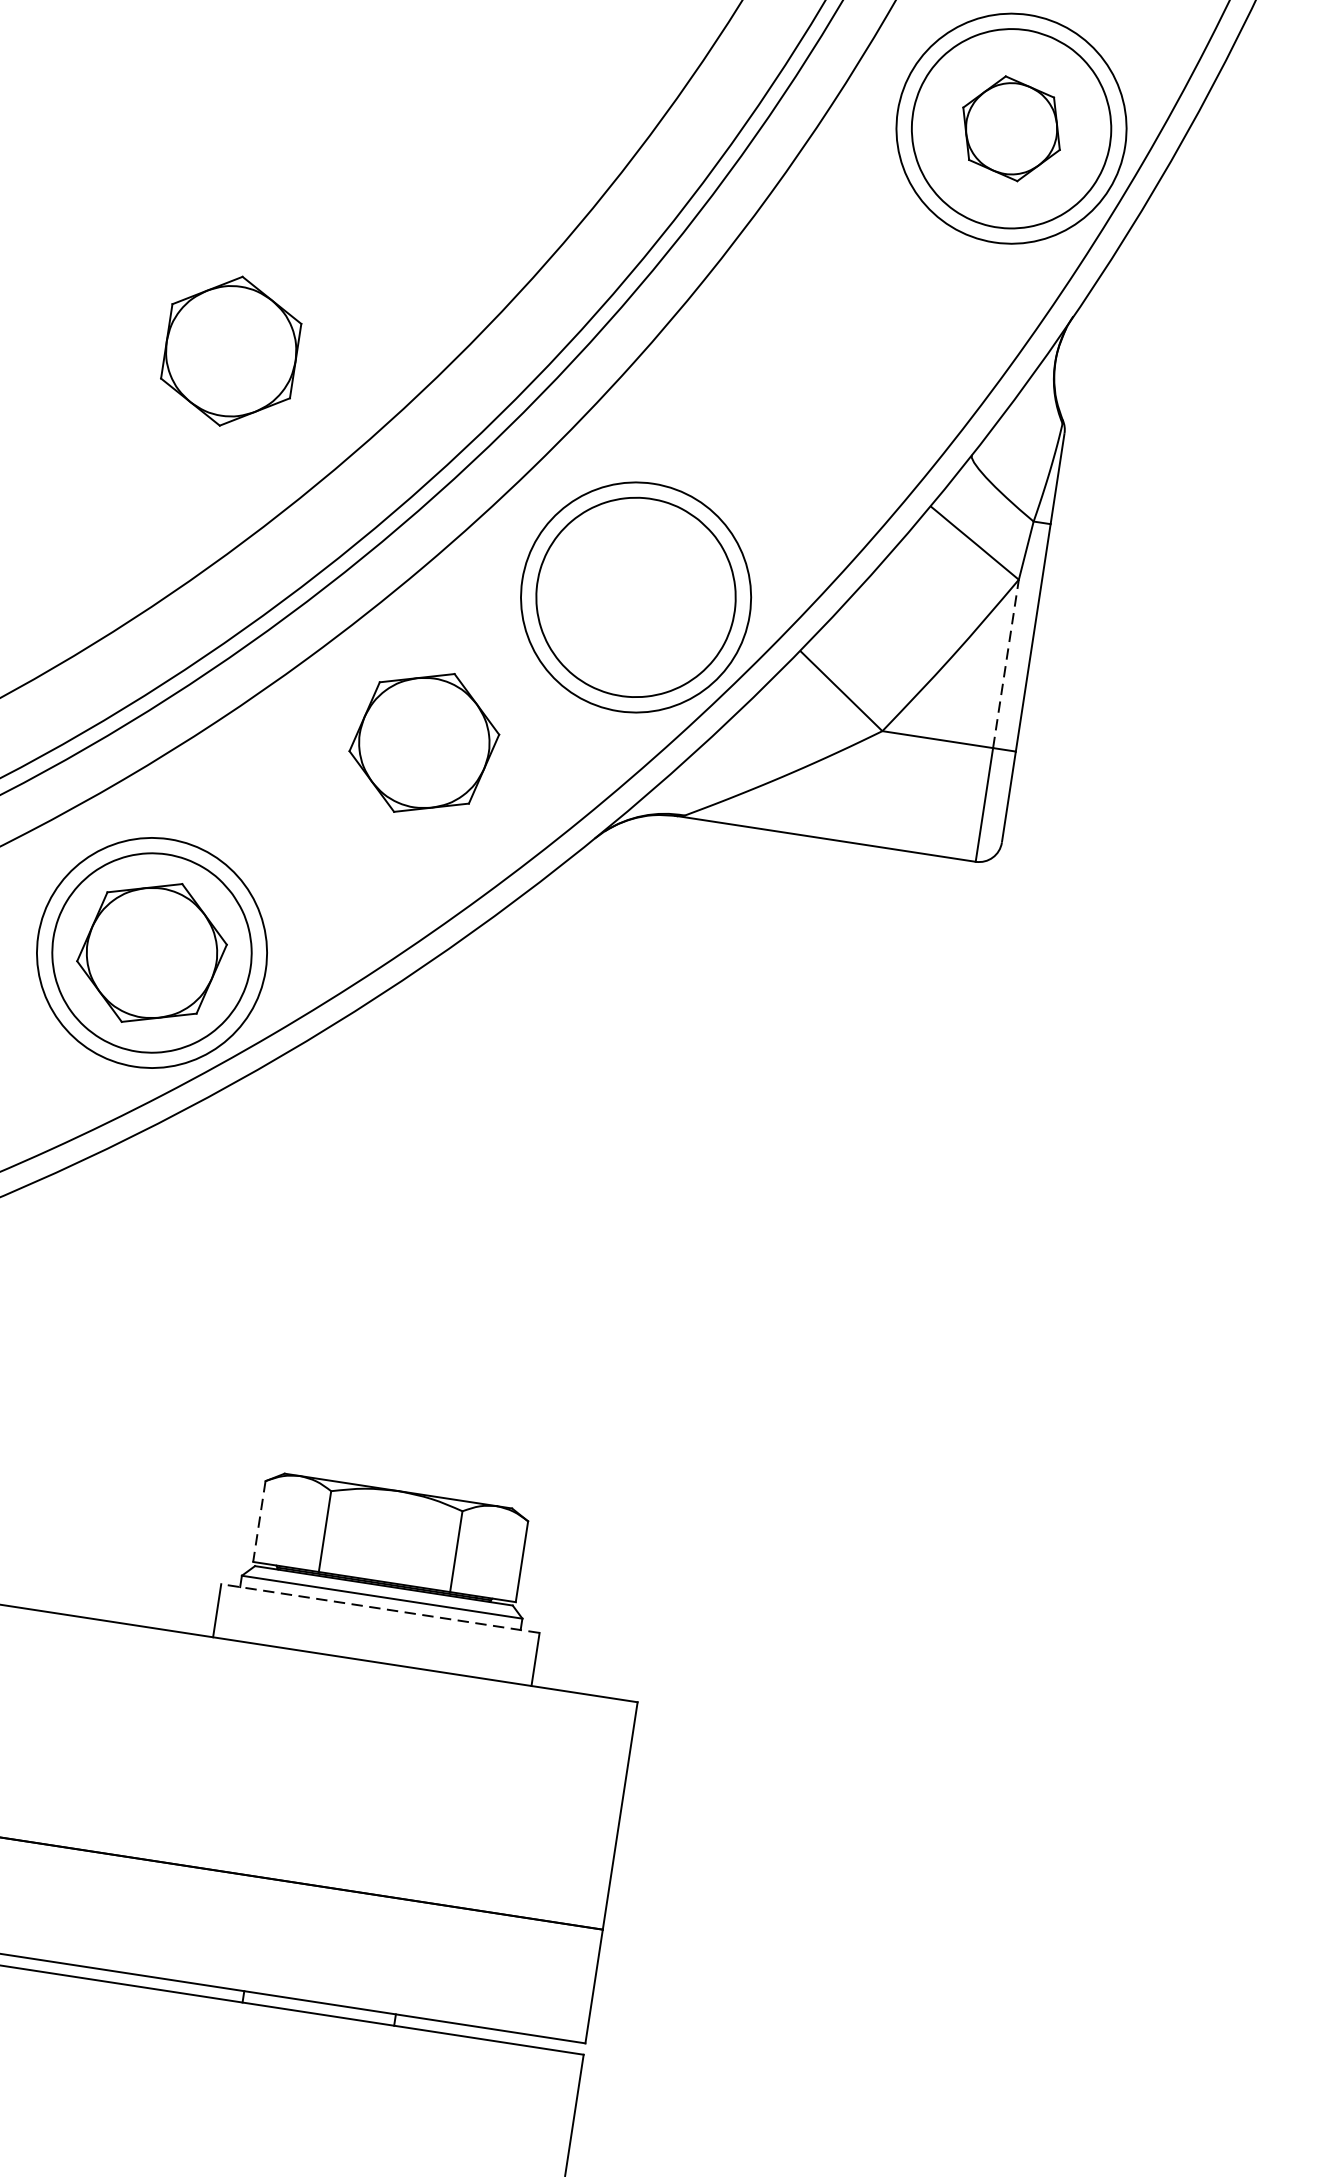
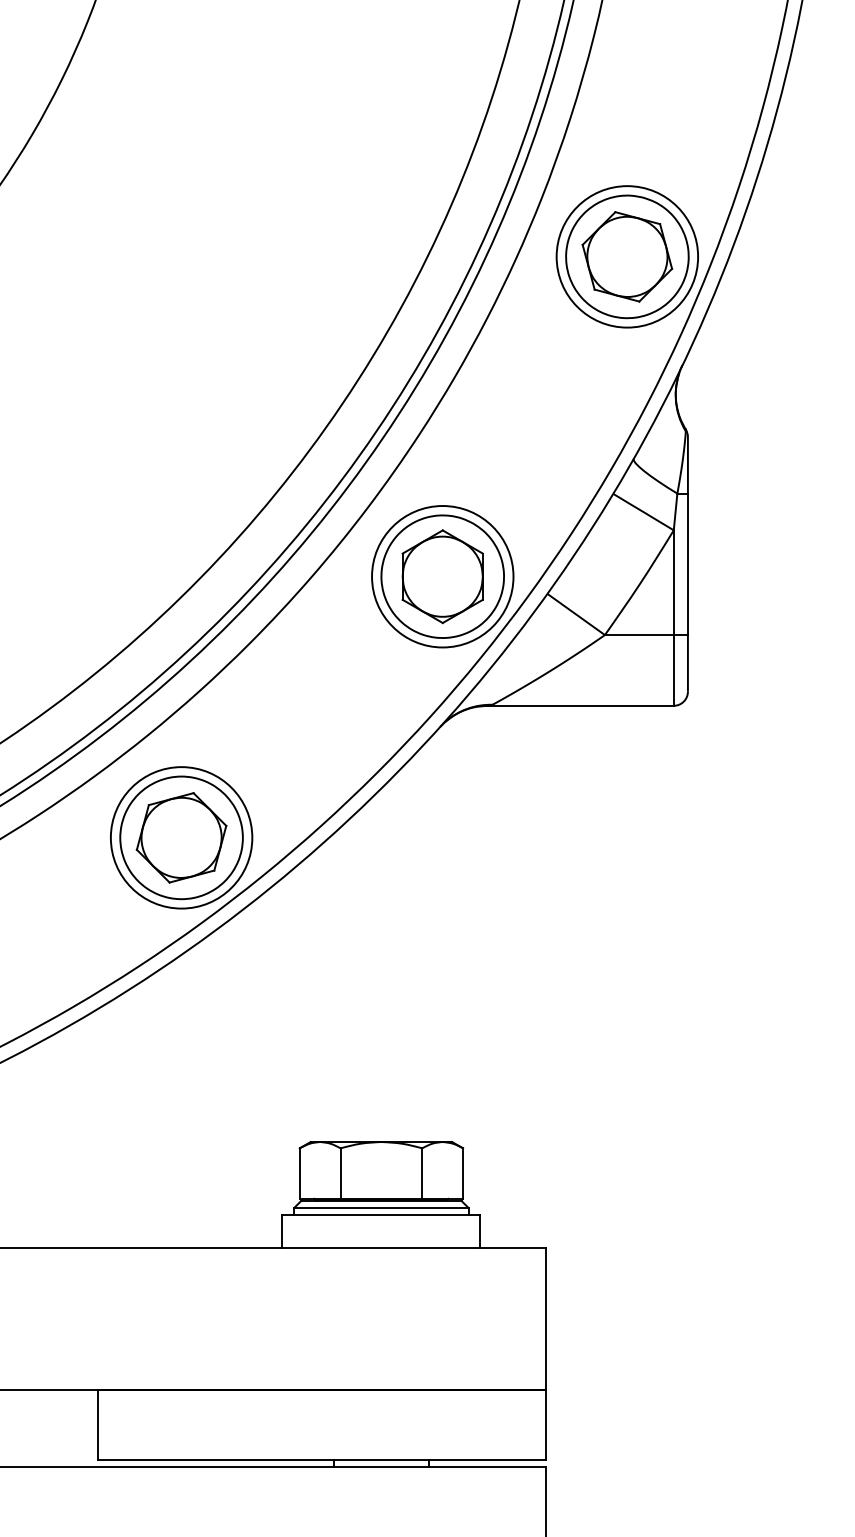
part: (1011, 128) -> (627, 256), size x1.43
part: (230, 350) -> (442, 576), moved
line: (1005, 663) -> (673, 582), dashed -> solid
part: (424, 742) -> (327, 684), removed
line: (258, 1521) -> (299, 1173), dashed -> solid
line: (378, 1608) -> (380, 1215), dashed -> solid

